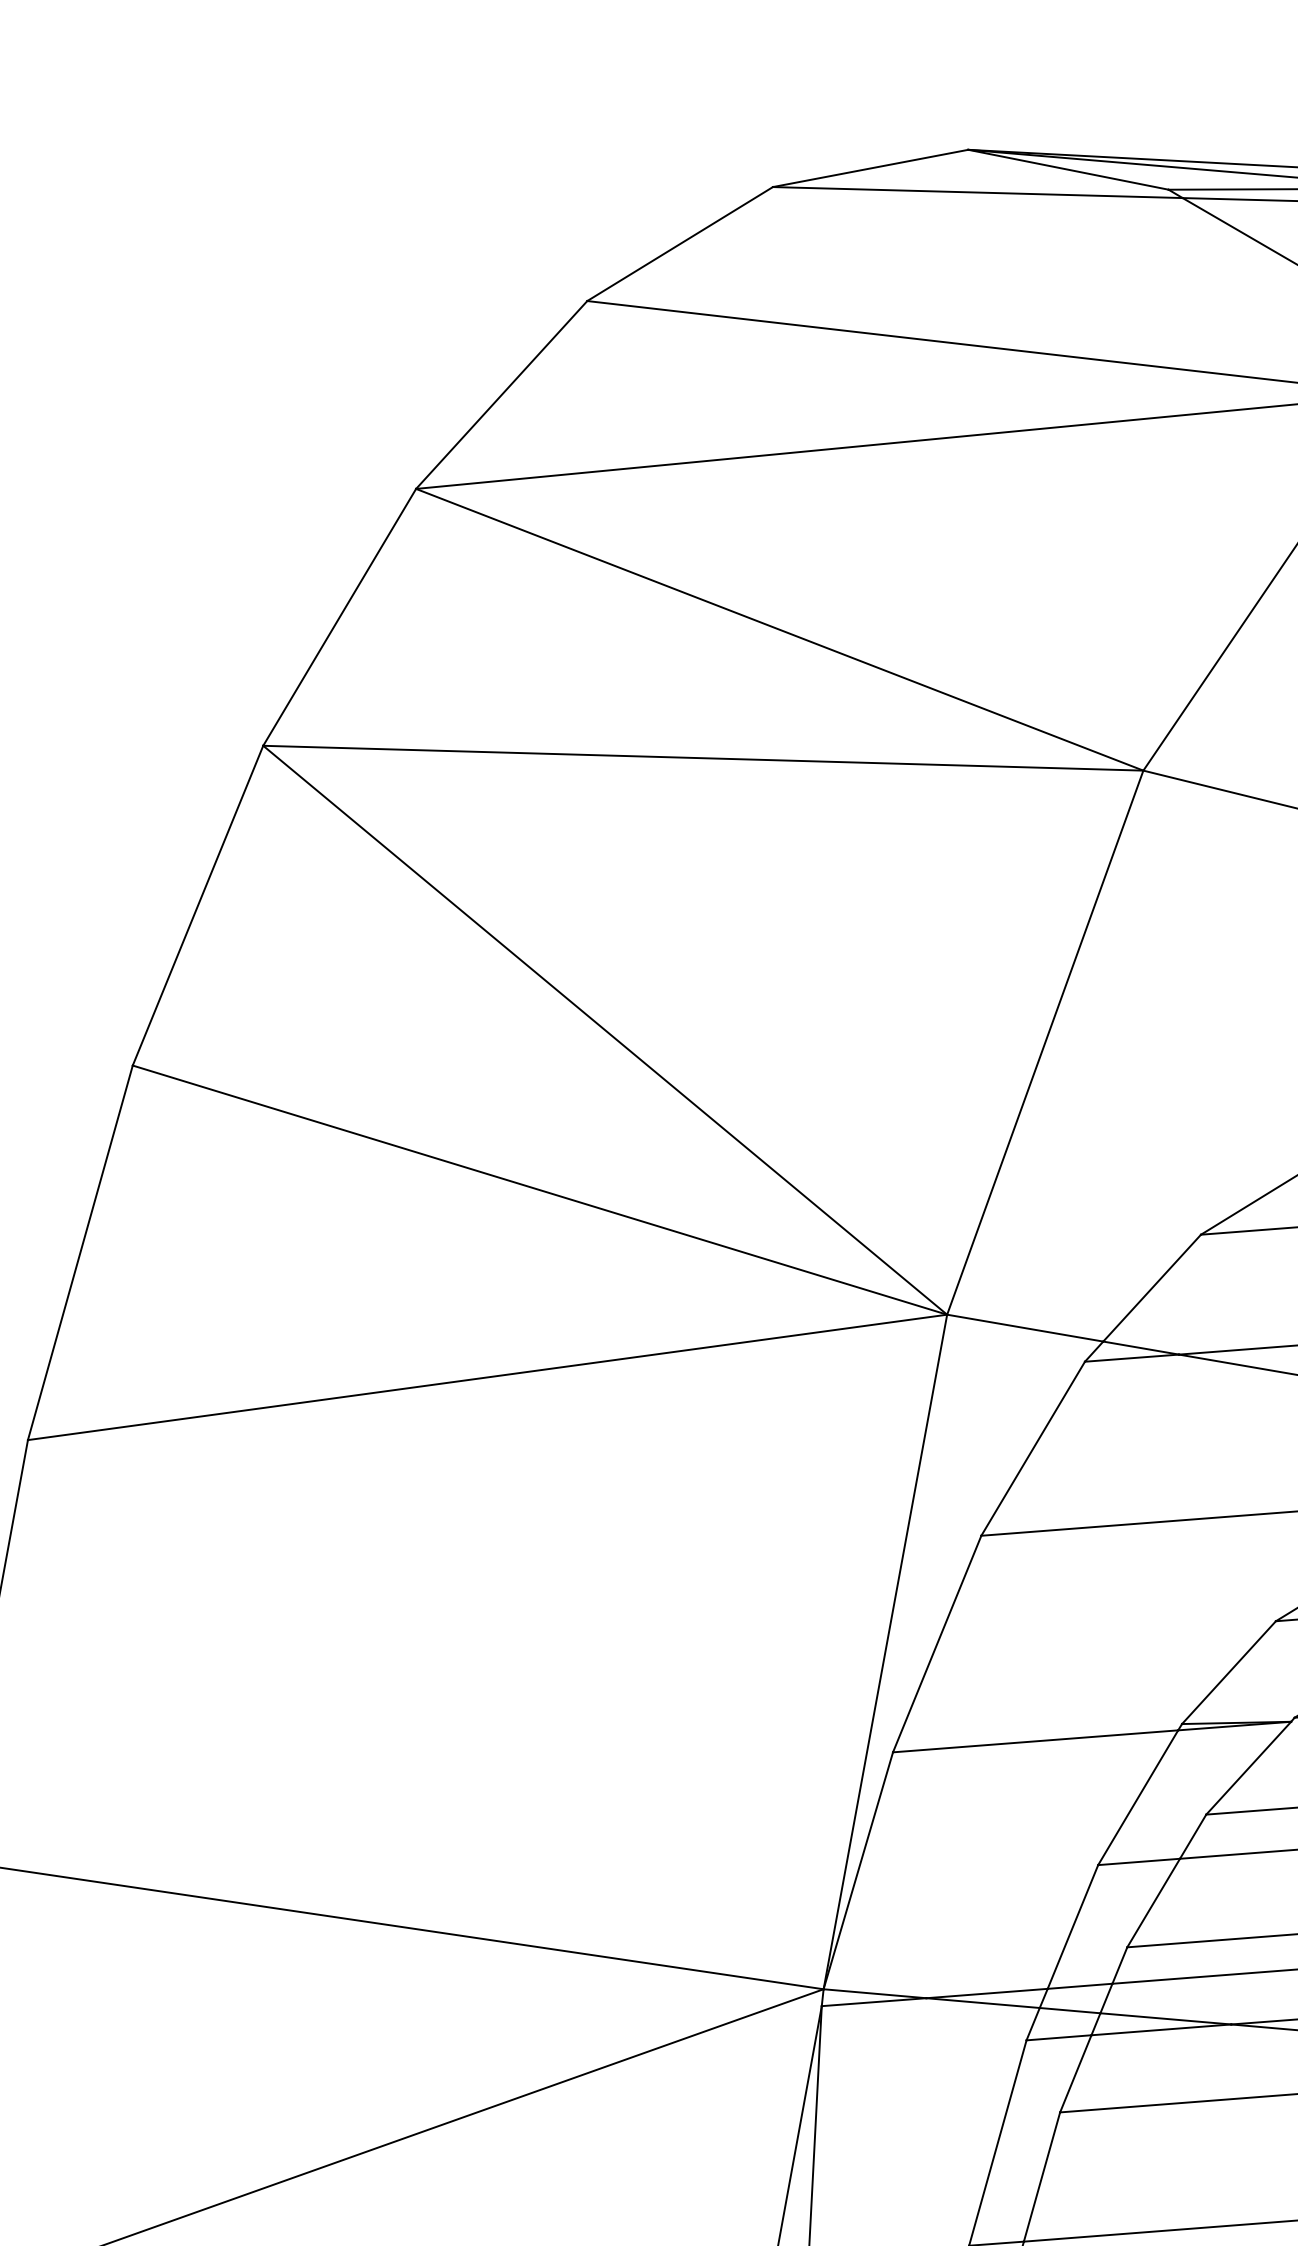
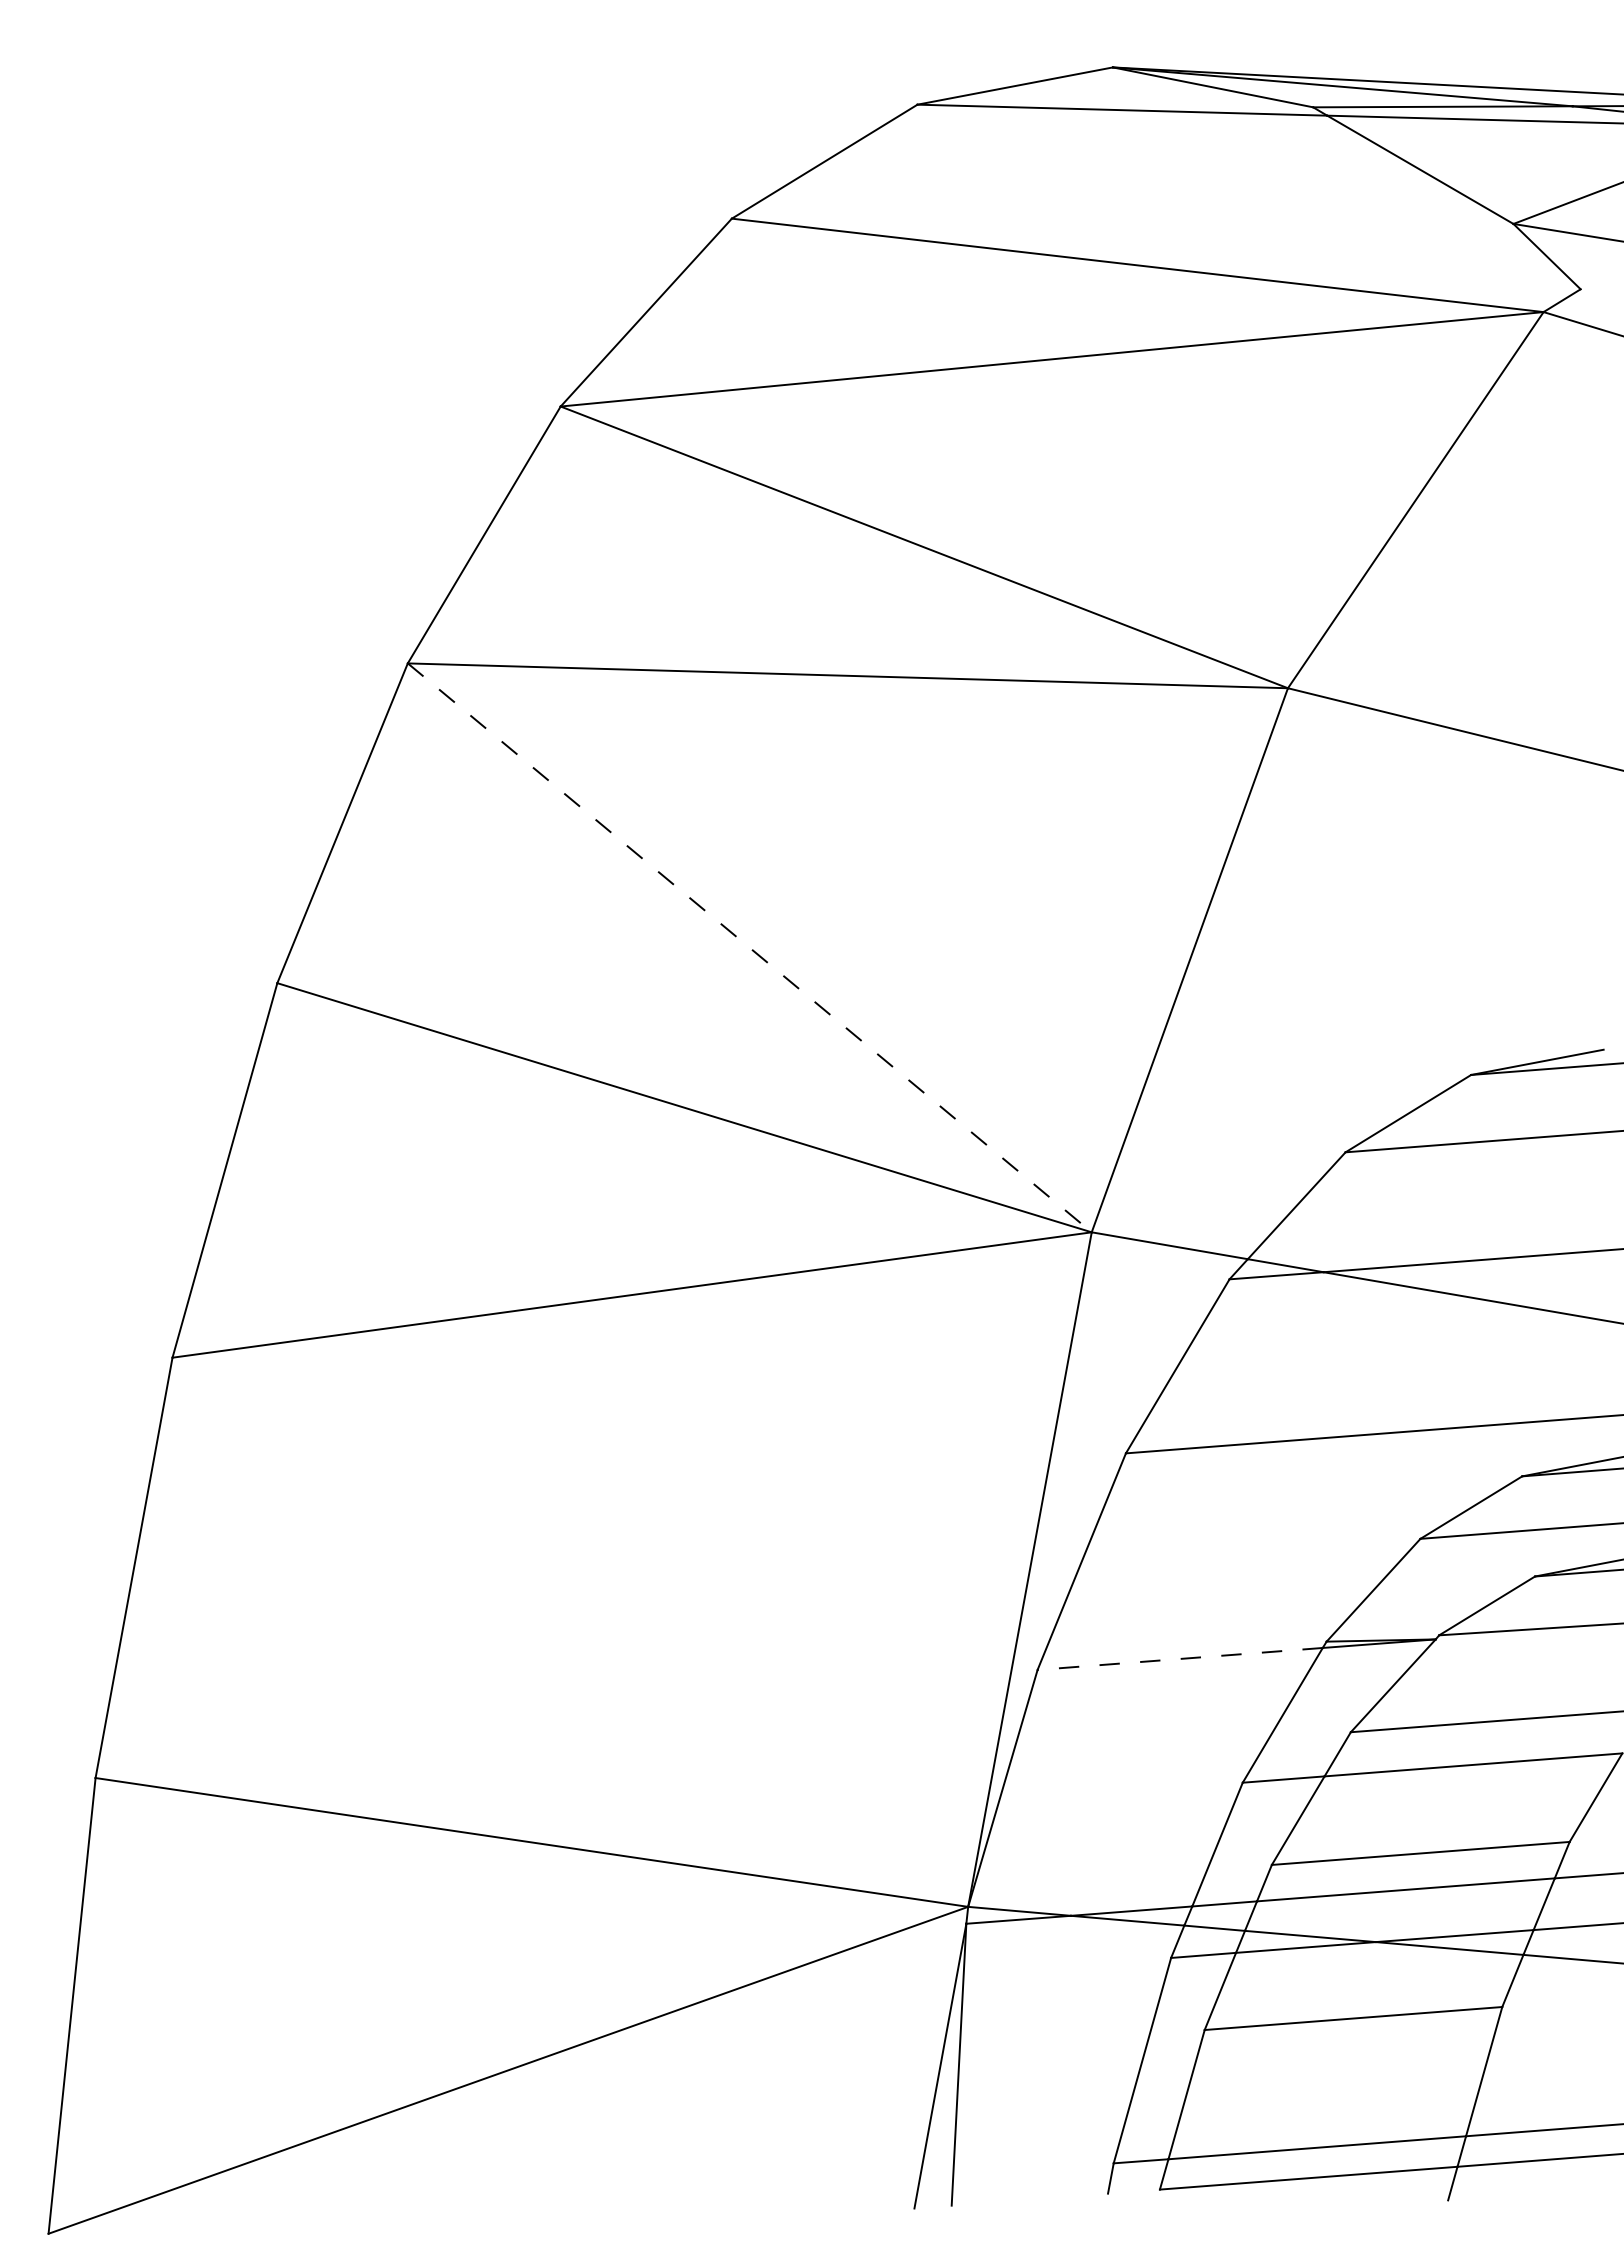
line: (604, 1029) -> (749, 947), solid -> dashed
line: (1034, 1740) -> (1179, 1658), solid -> dashed

